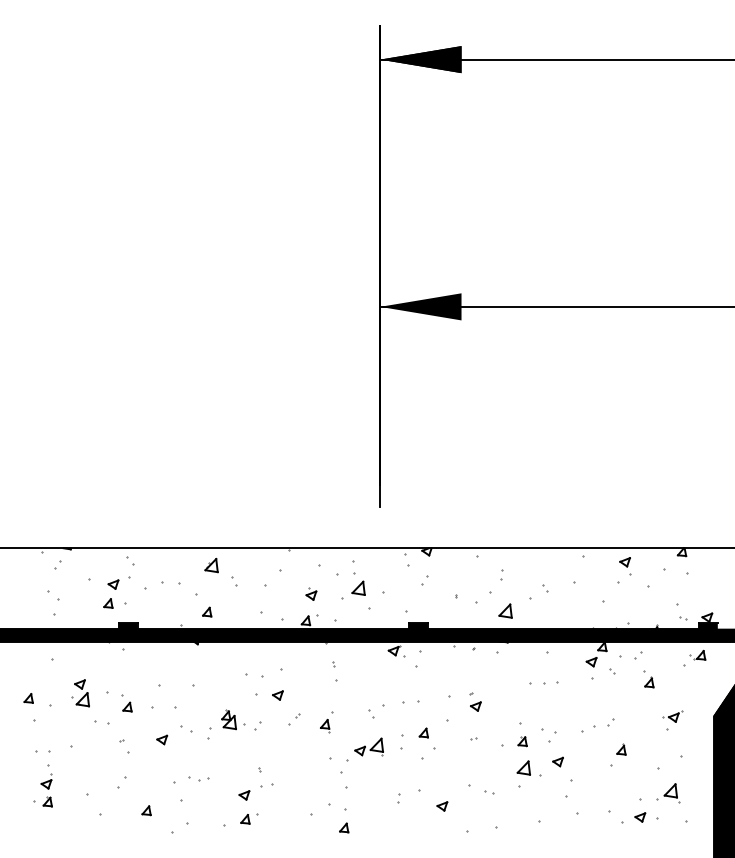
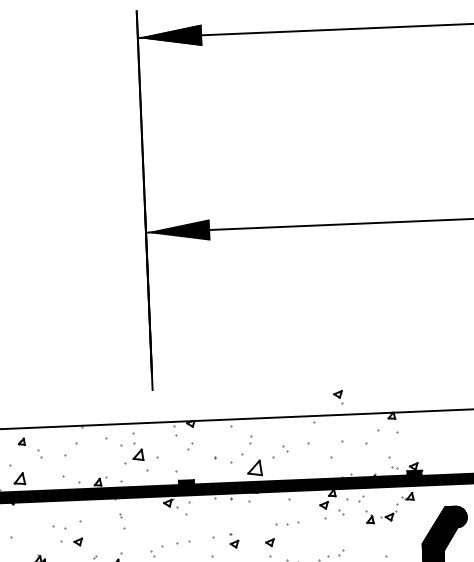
part: (211, 565) -> (21, 441), size x0.6
part: (625, 566) -> (338, 397), moved
part: (311, 593) -> (101, 460), removed
part: (505, 610) -> (254, 467), size x1.4
part: (207, 611) -> (20, 478), size x1.6
part: (520, 706) -> (269, 542), added
part: (672, 716) -> (388, 516), moved

